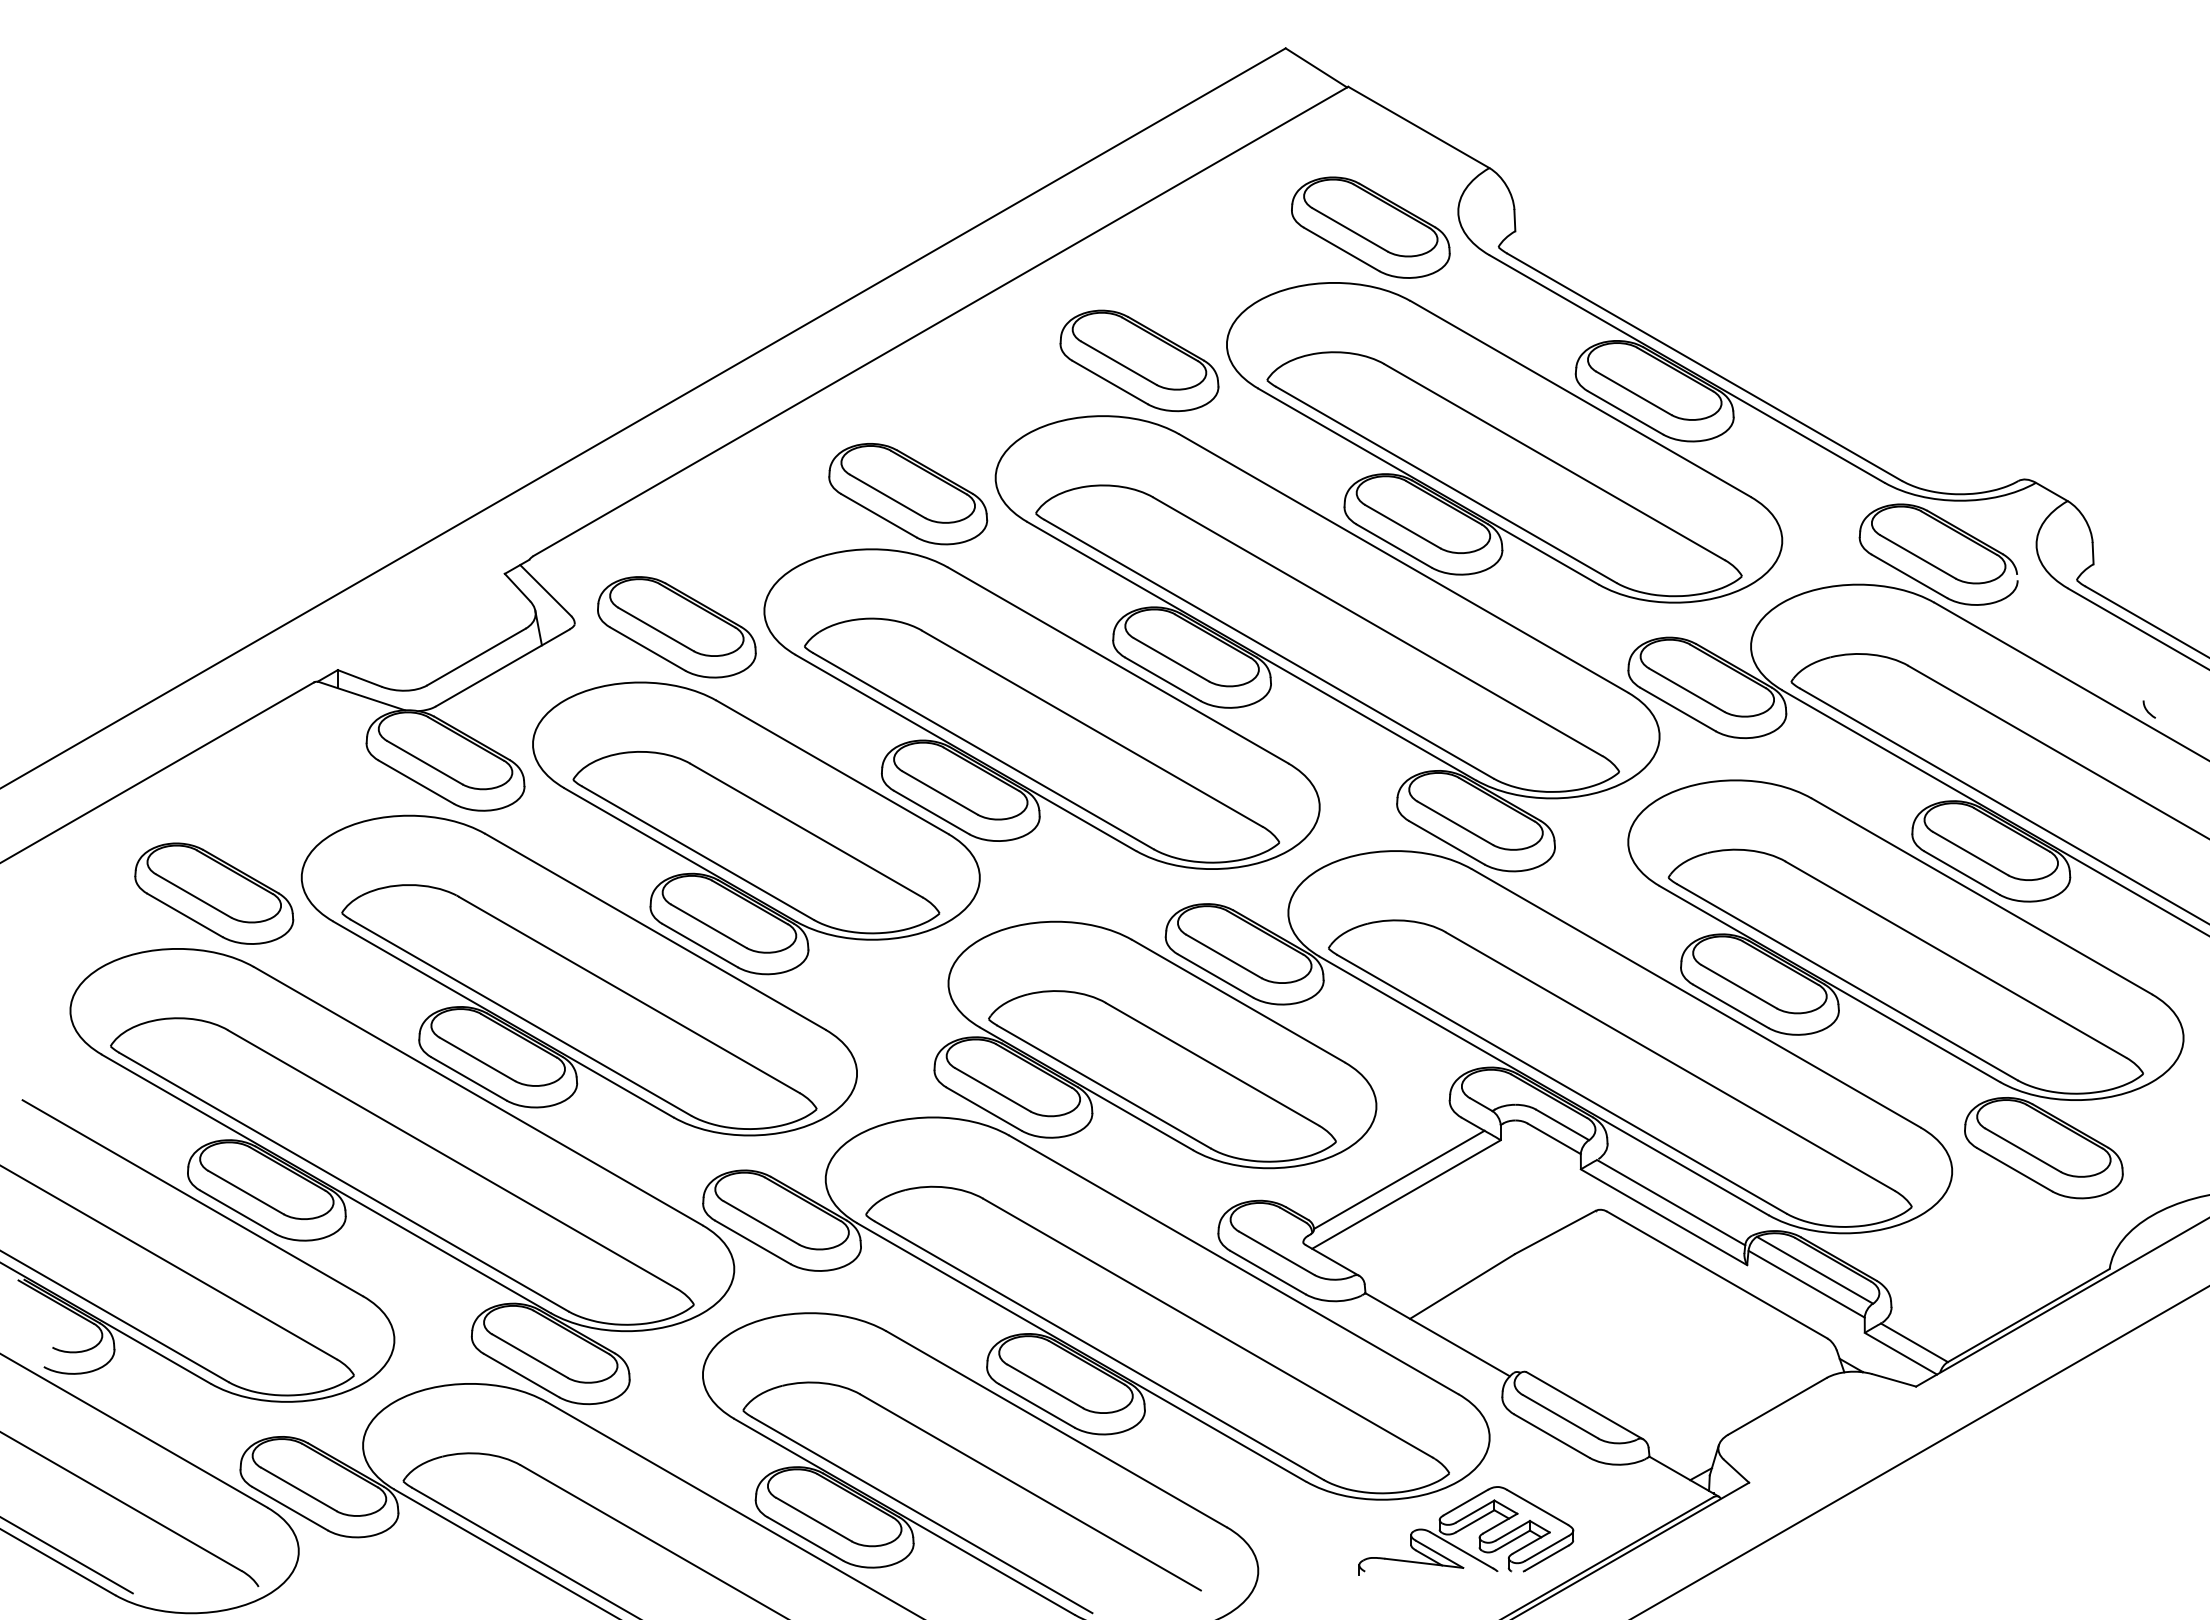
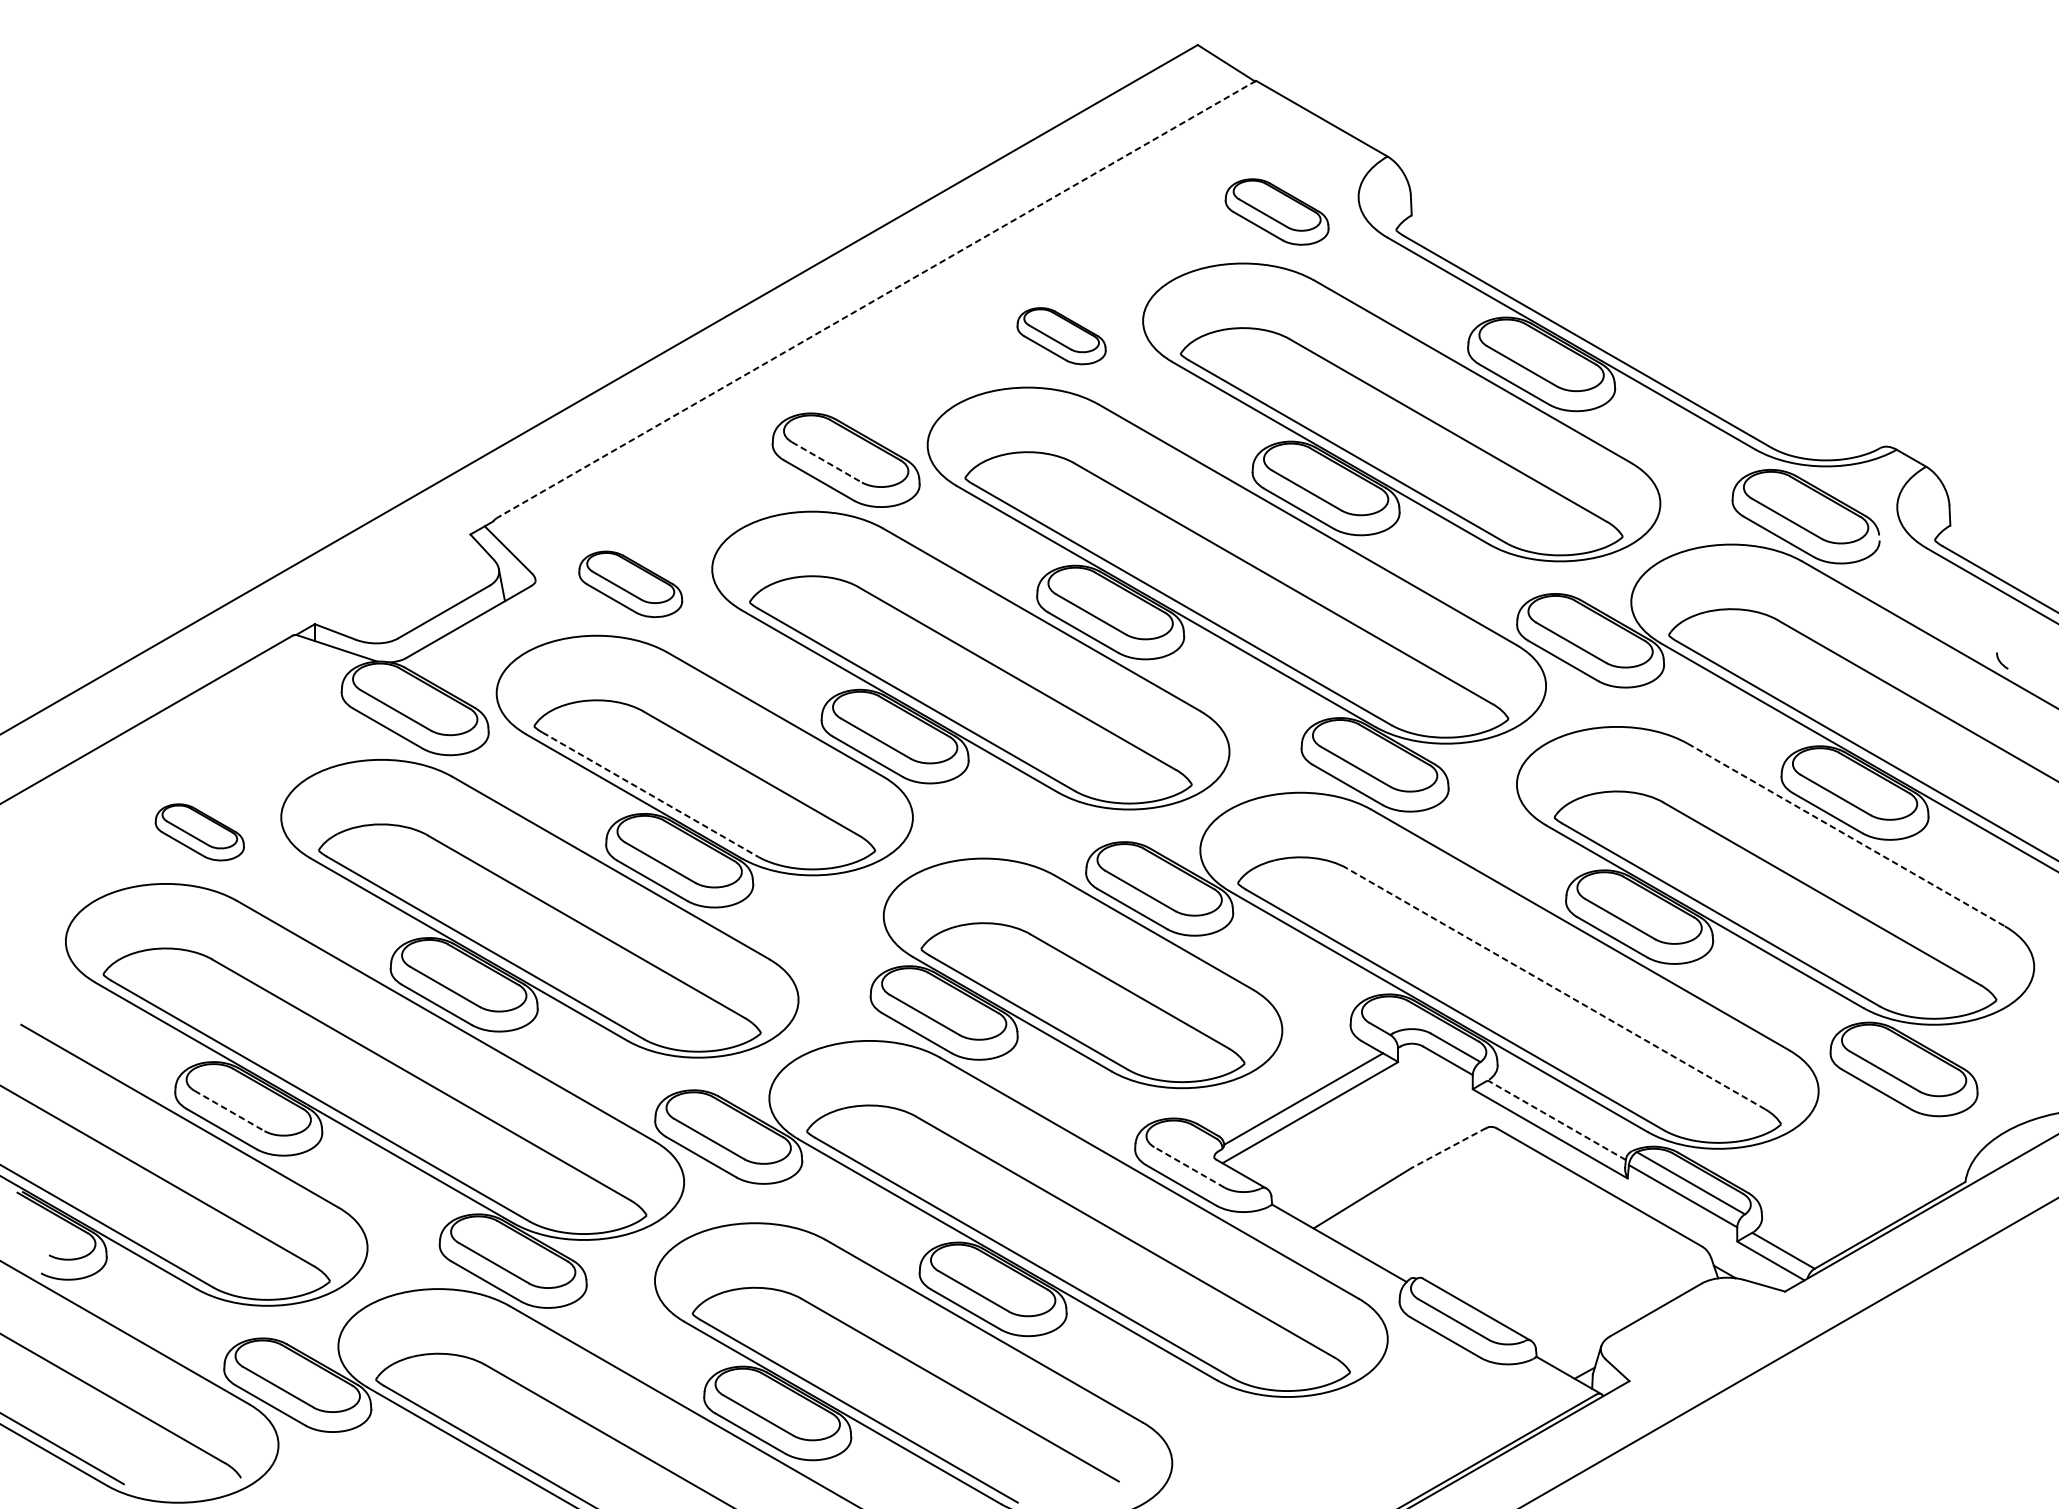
part: (1370, 227) -> (1276, 211), size x0.7
line: (940, 321) -> (876, 299), solid -> dashed
part: (1139, 360) -> (1061, 335), size x0.6
line: (887, 496) -> (826, 462), solid -> dashed
part: (676, 627) -> (630, 584), size x0.7
line: (698, 853) -> (650, 795), solid -> dashed
part: (214, 893) -> (199, 832), size x0.6
line: (1982, 896) -> (1846, 835), solid -> dashed
line: (1670, 1061) -> (1556, 988), solid -> dashed
line: (246, 1192) -> (229, 1110), solid -> dashed
line: (1670, 1202) -> (1556, 1120), solid -> dashed
line: (1555, 1232) -> (1449, 1148), solid -> dashed
line: (1276, 1252) -> (1189, 1166), solid -> dashed
part: (1466, 1530) -> (1366, 1425), removed

